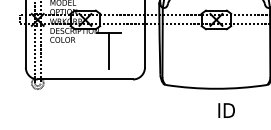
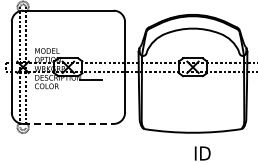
line: (109, 51) -> (91, 97), removed
line: (85, 79) -> (68, 123), solid -> dashed

